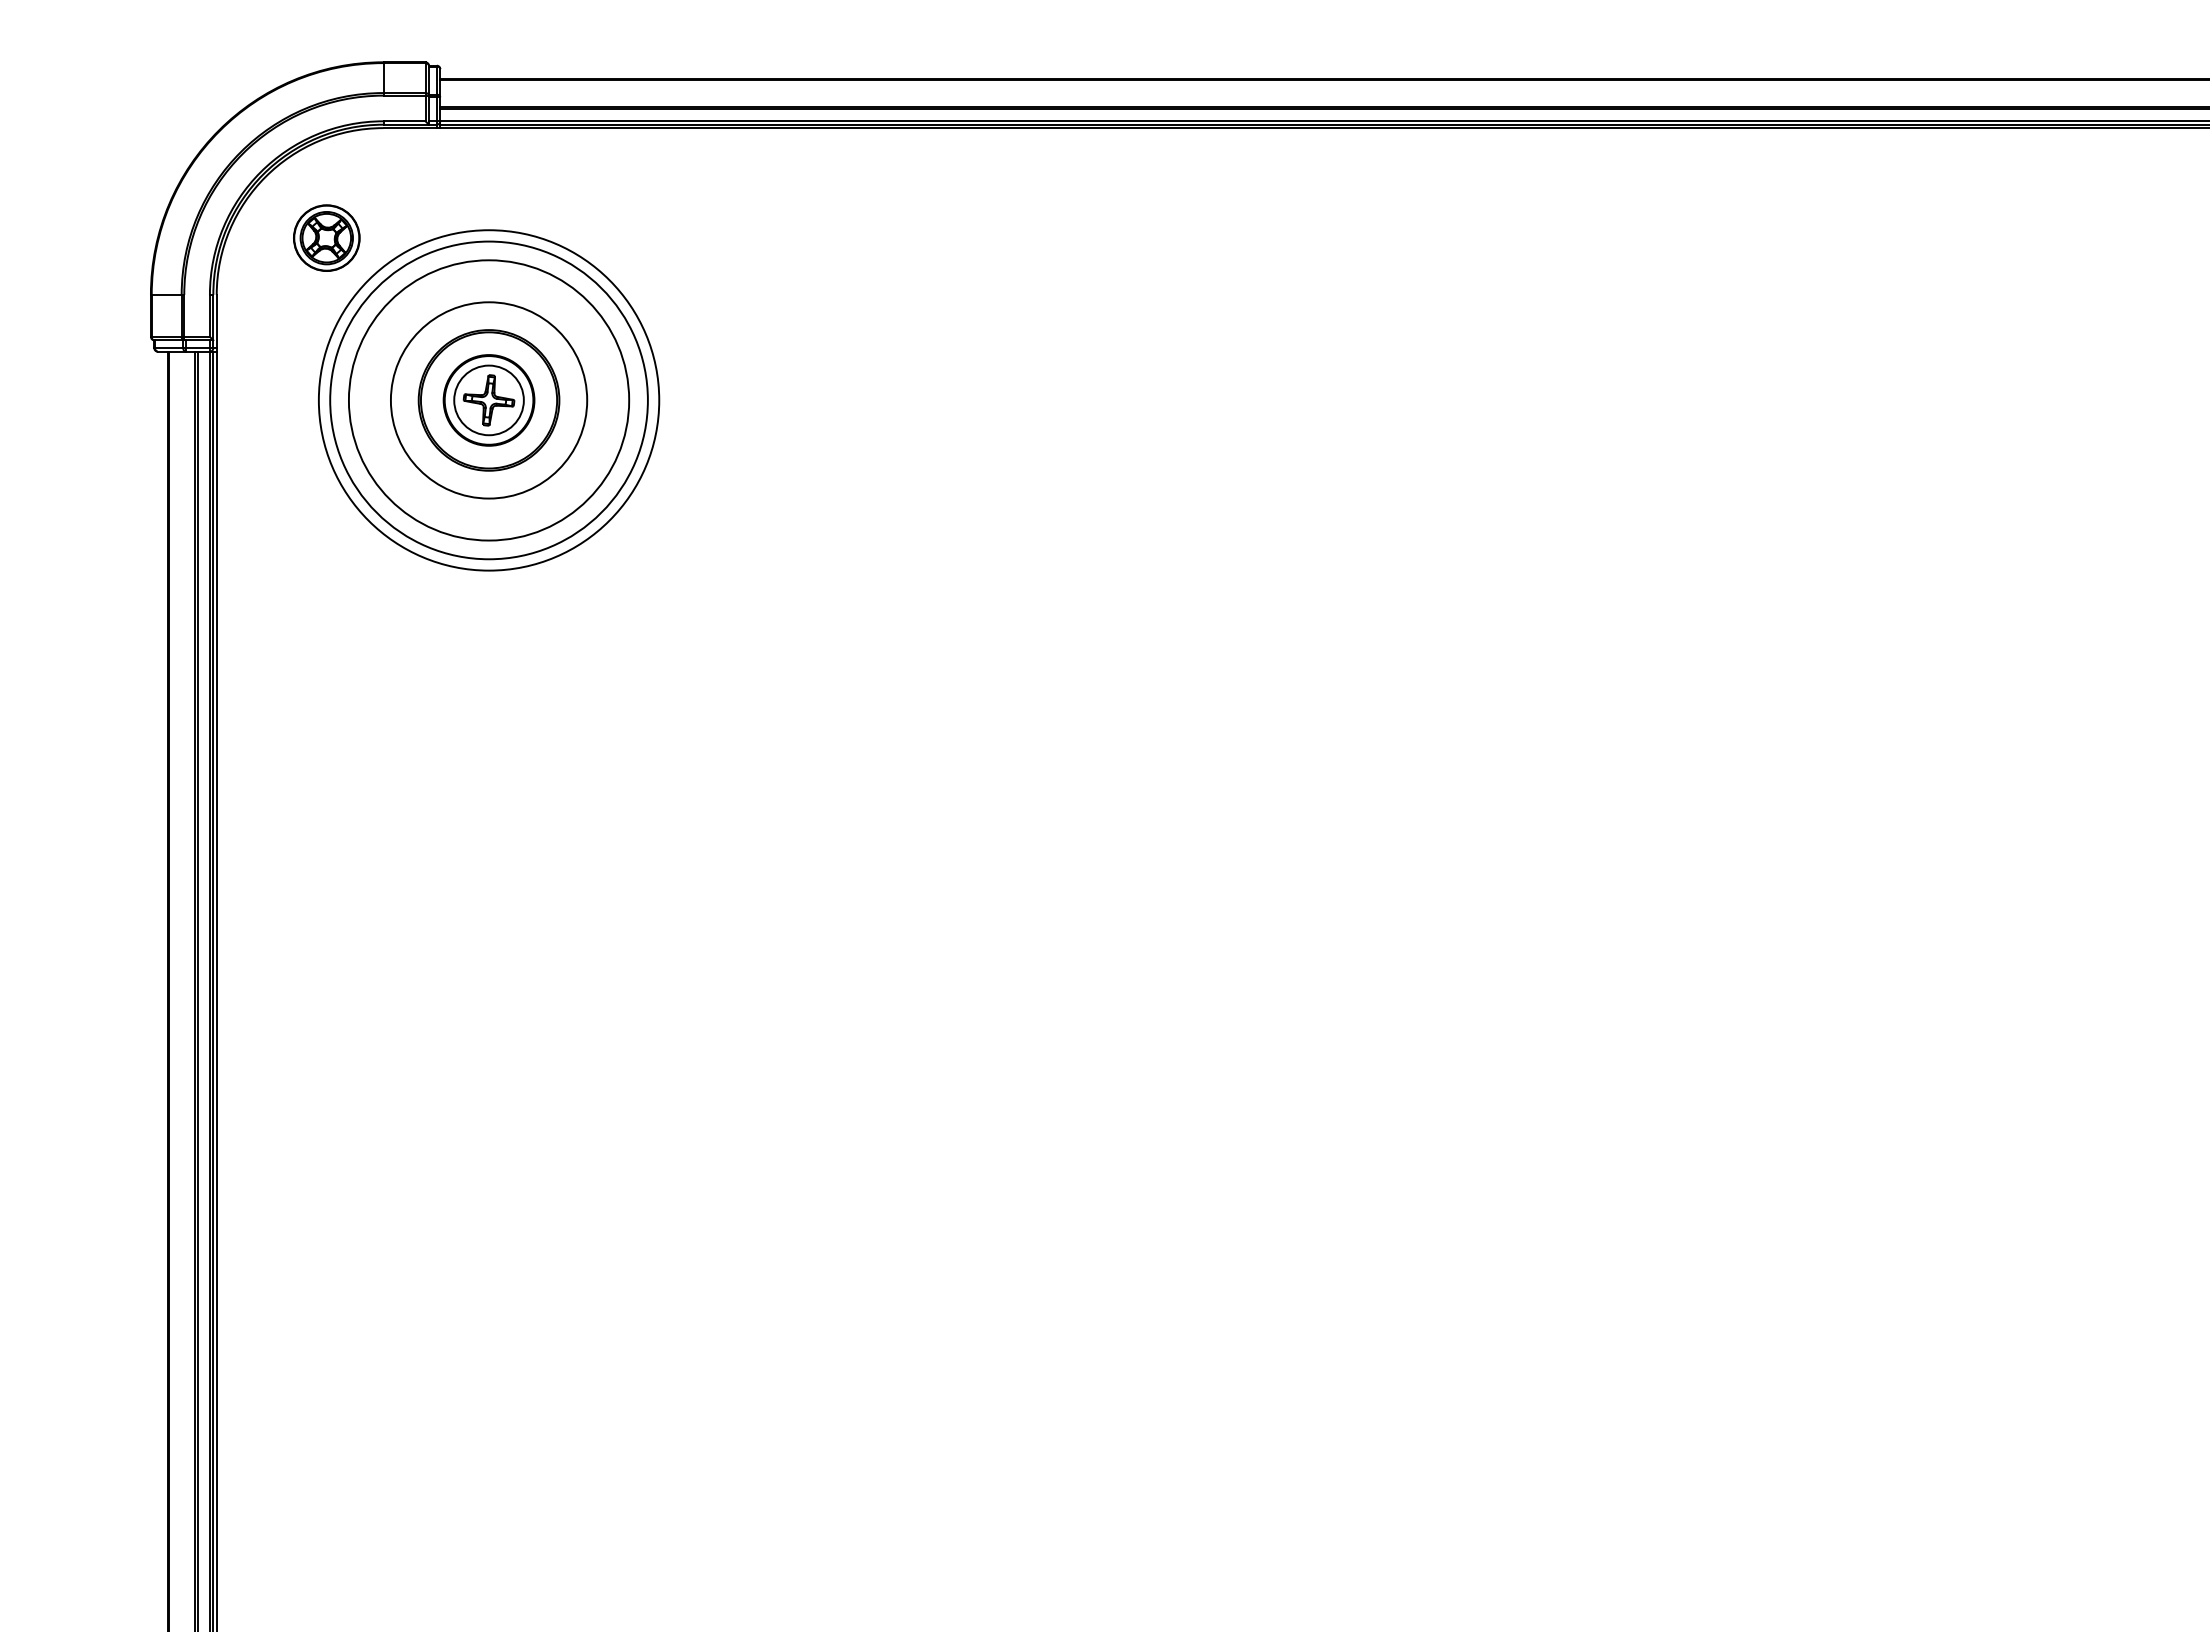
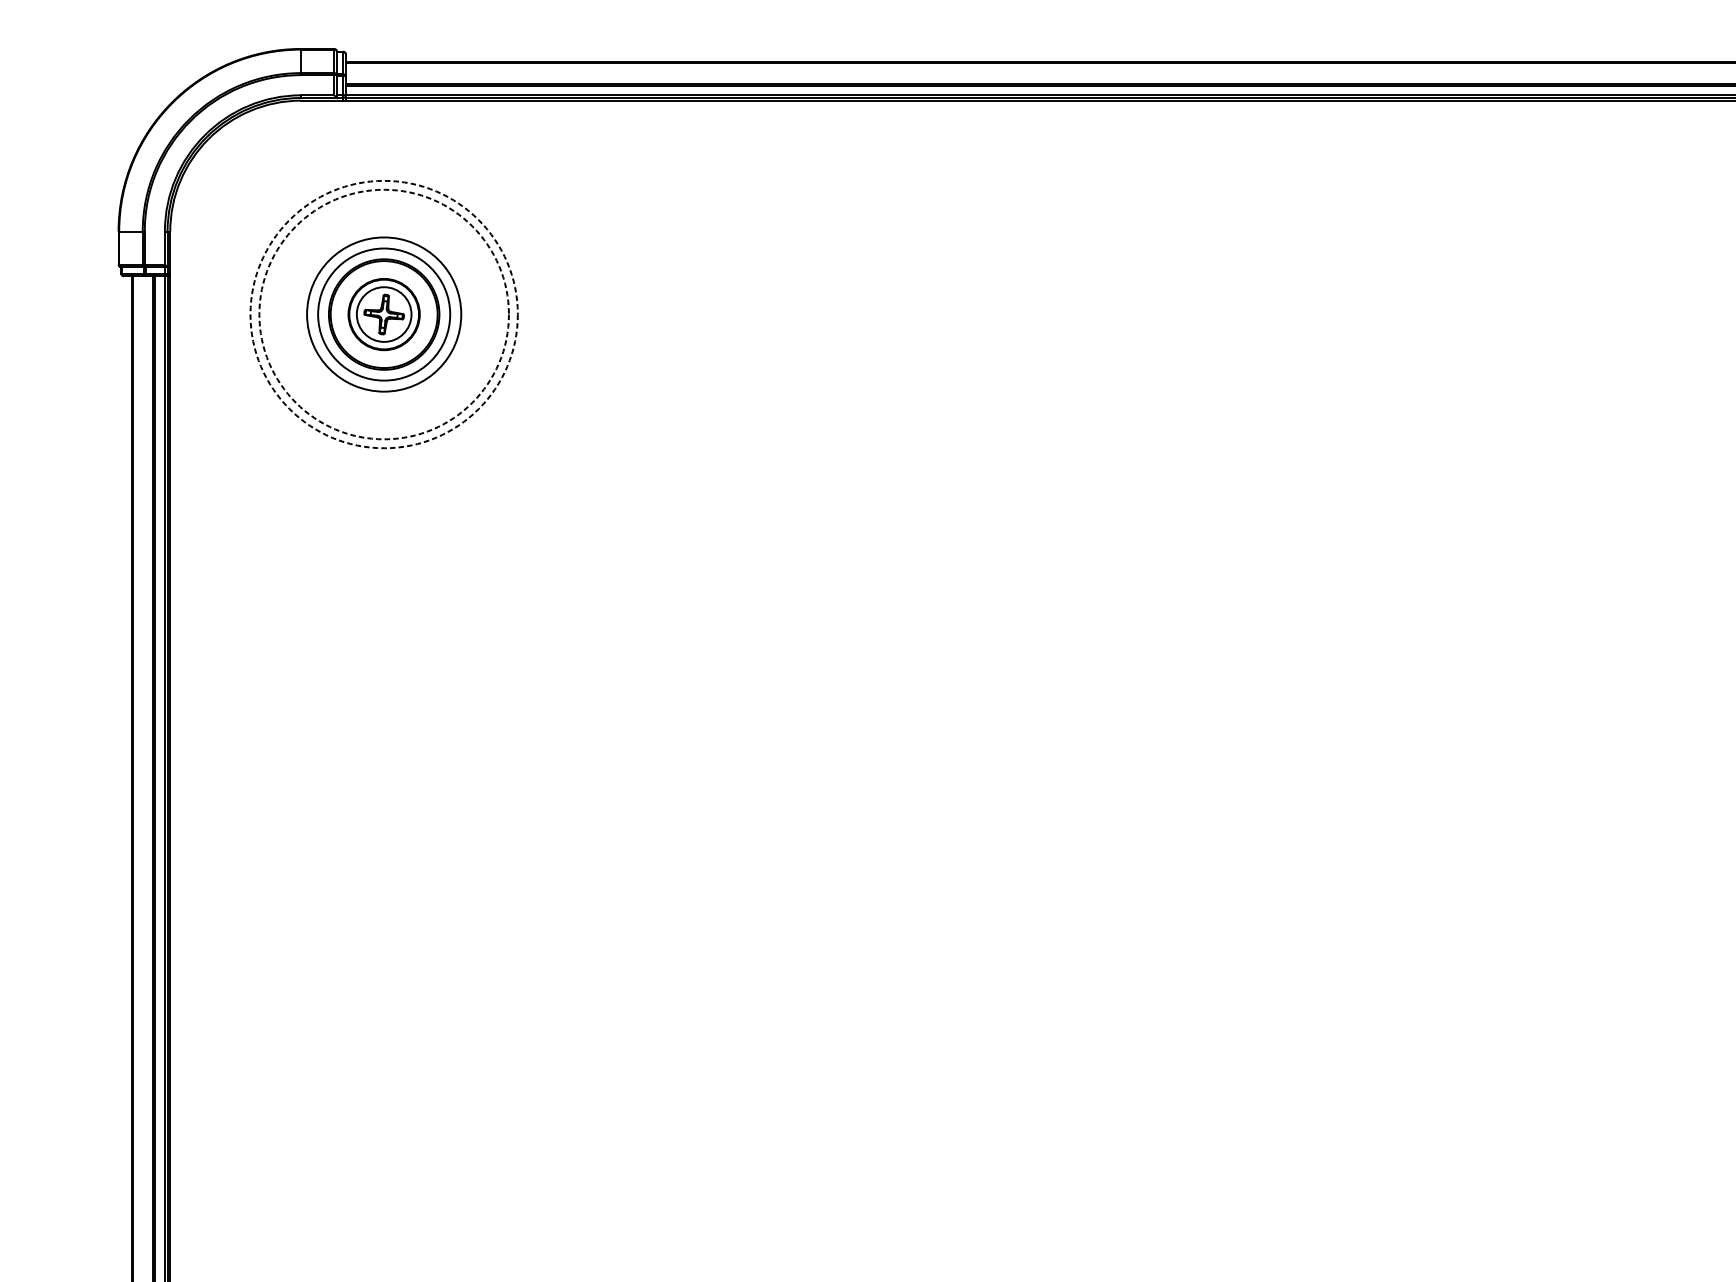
part: (326, 237) -> (256, 186), removed
circle: (488, 400) -> (383, 314), size x0.6
circle: (488, 400) -> (383, 314), solid -> dashed
circle: (488, 400) -> (383, 314), solid -> dashed

